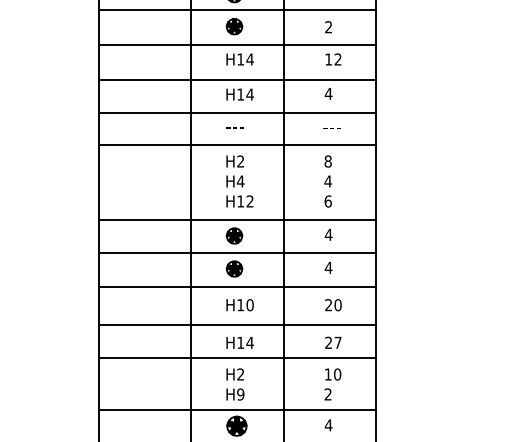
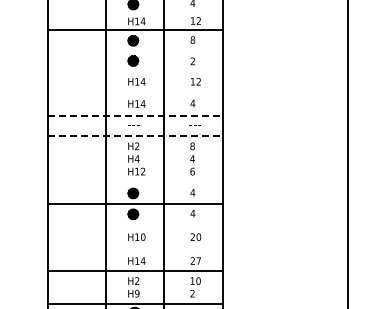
line: (236, 10) -> (134, 50), removed
line: (236, 44) -> (134, 72), removed
line: (236, 79) -> (134, 94), removed
line: (237, 112) -> (135, 115), solid -> dashed
line: (237, 144) -> (135, 135), solid -> dashed
line: (236, 220) -> (134, 183), removed
line: (236, 286) -> (134, 225), removed
line: (236, 324) -> (134, 249), removed

